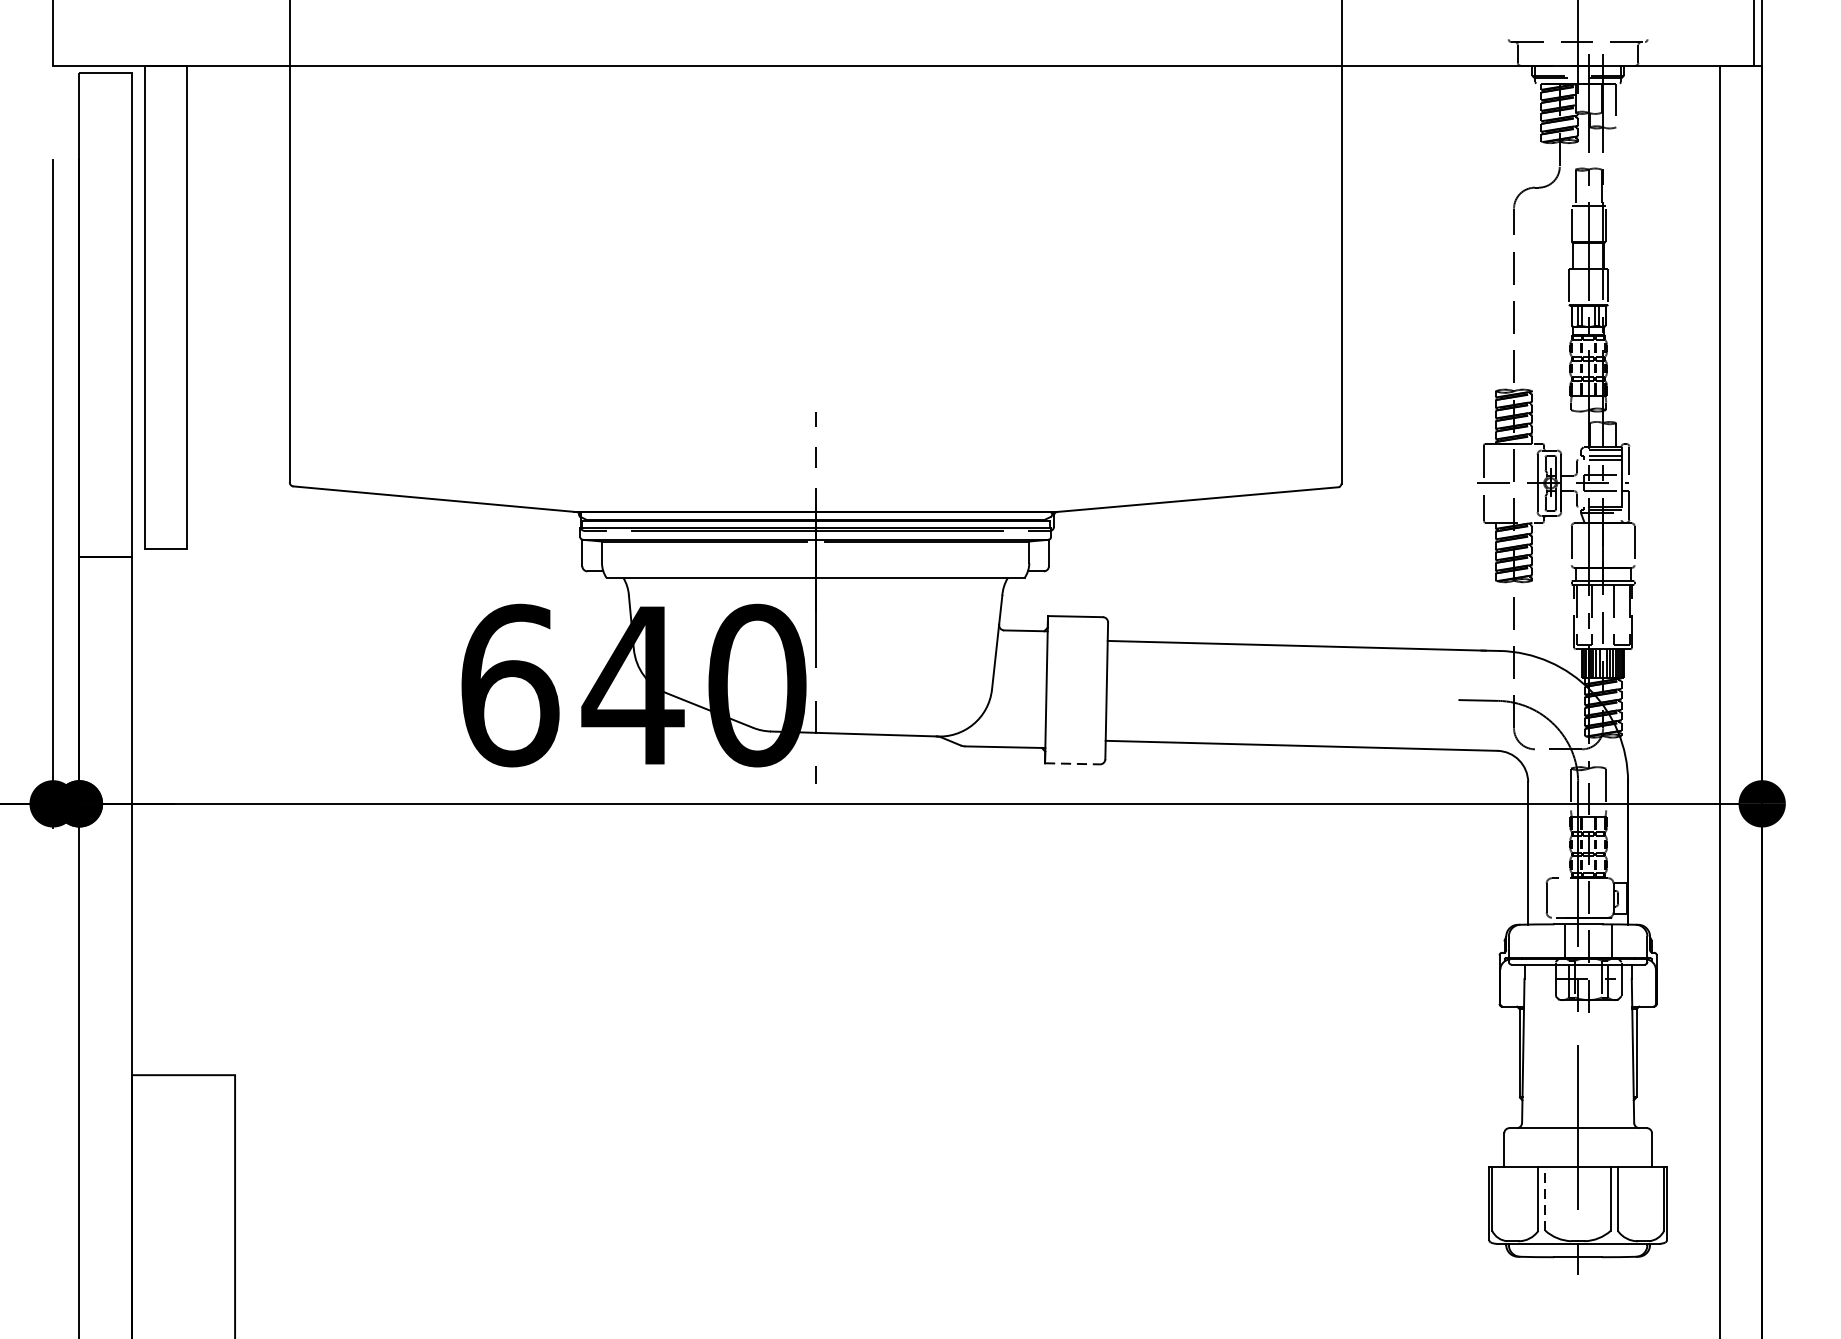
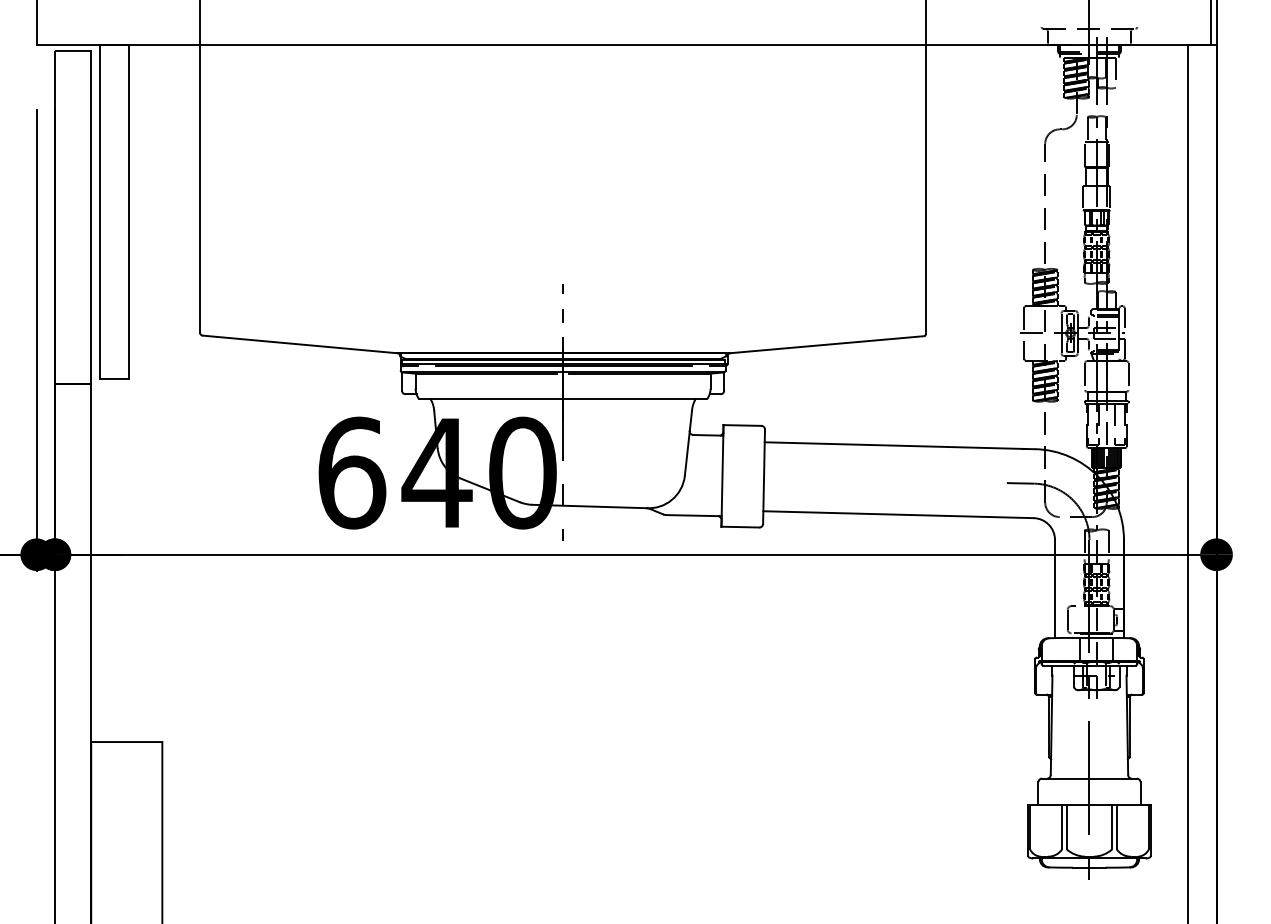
line: (1072, 764) -> (740, 527), dashed -> solid
line: (1544, 1197) -> (1066, 826), dashed -> solid

